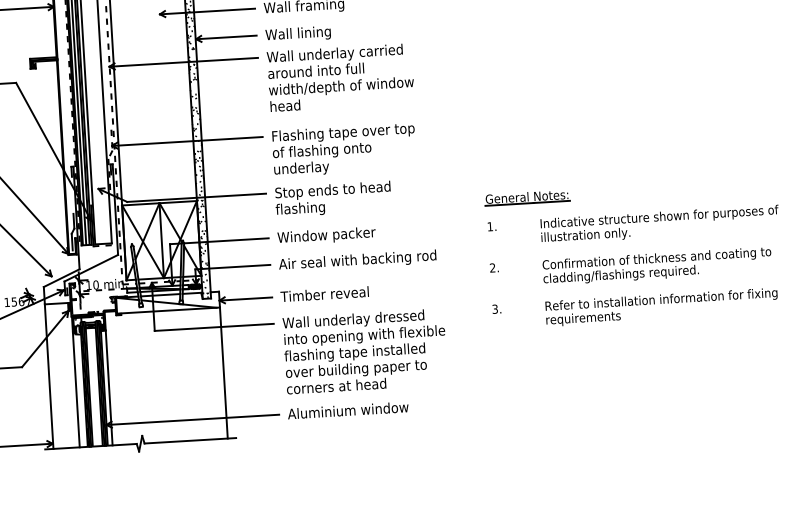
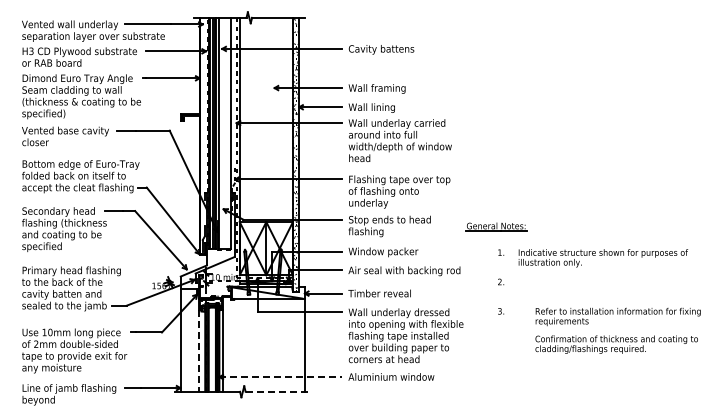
part: (527, 197) -> (496, 226), moved
text: (660, 224) -> (603, 258), moved
text: (657, 266) -> (616, 344), moved
line: (76, 389) -> (199, 350), solid -> dashed
line: (193, 420) -> (281, 377), solid -> dashed
line: (190, 440) -> (278, 391), solid -> dashed

